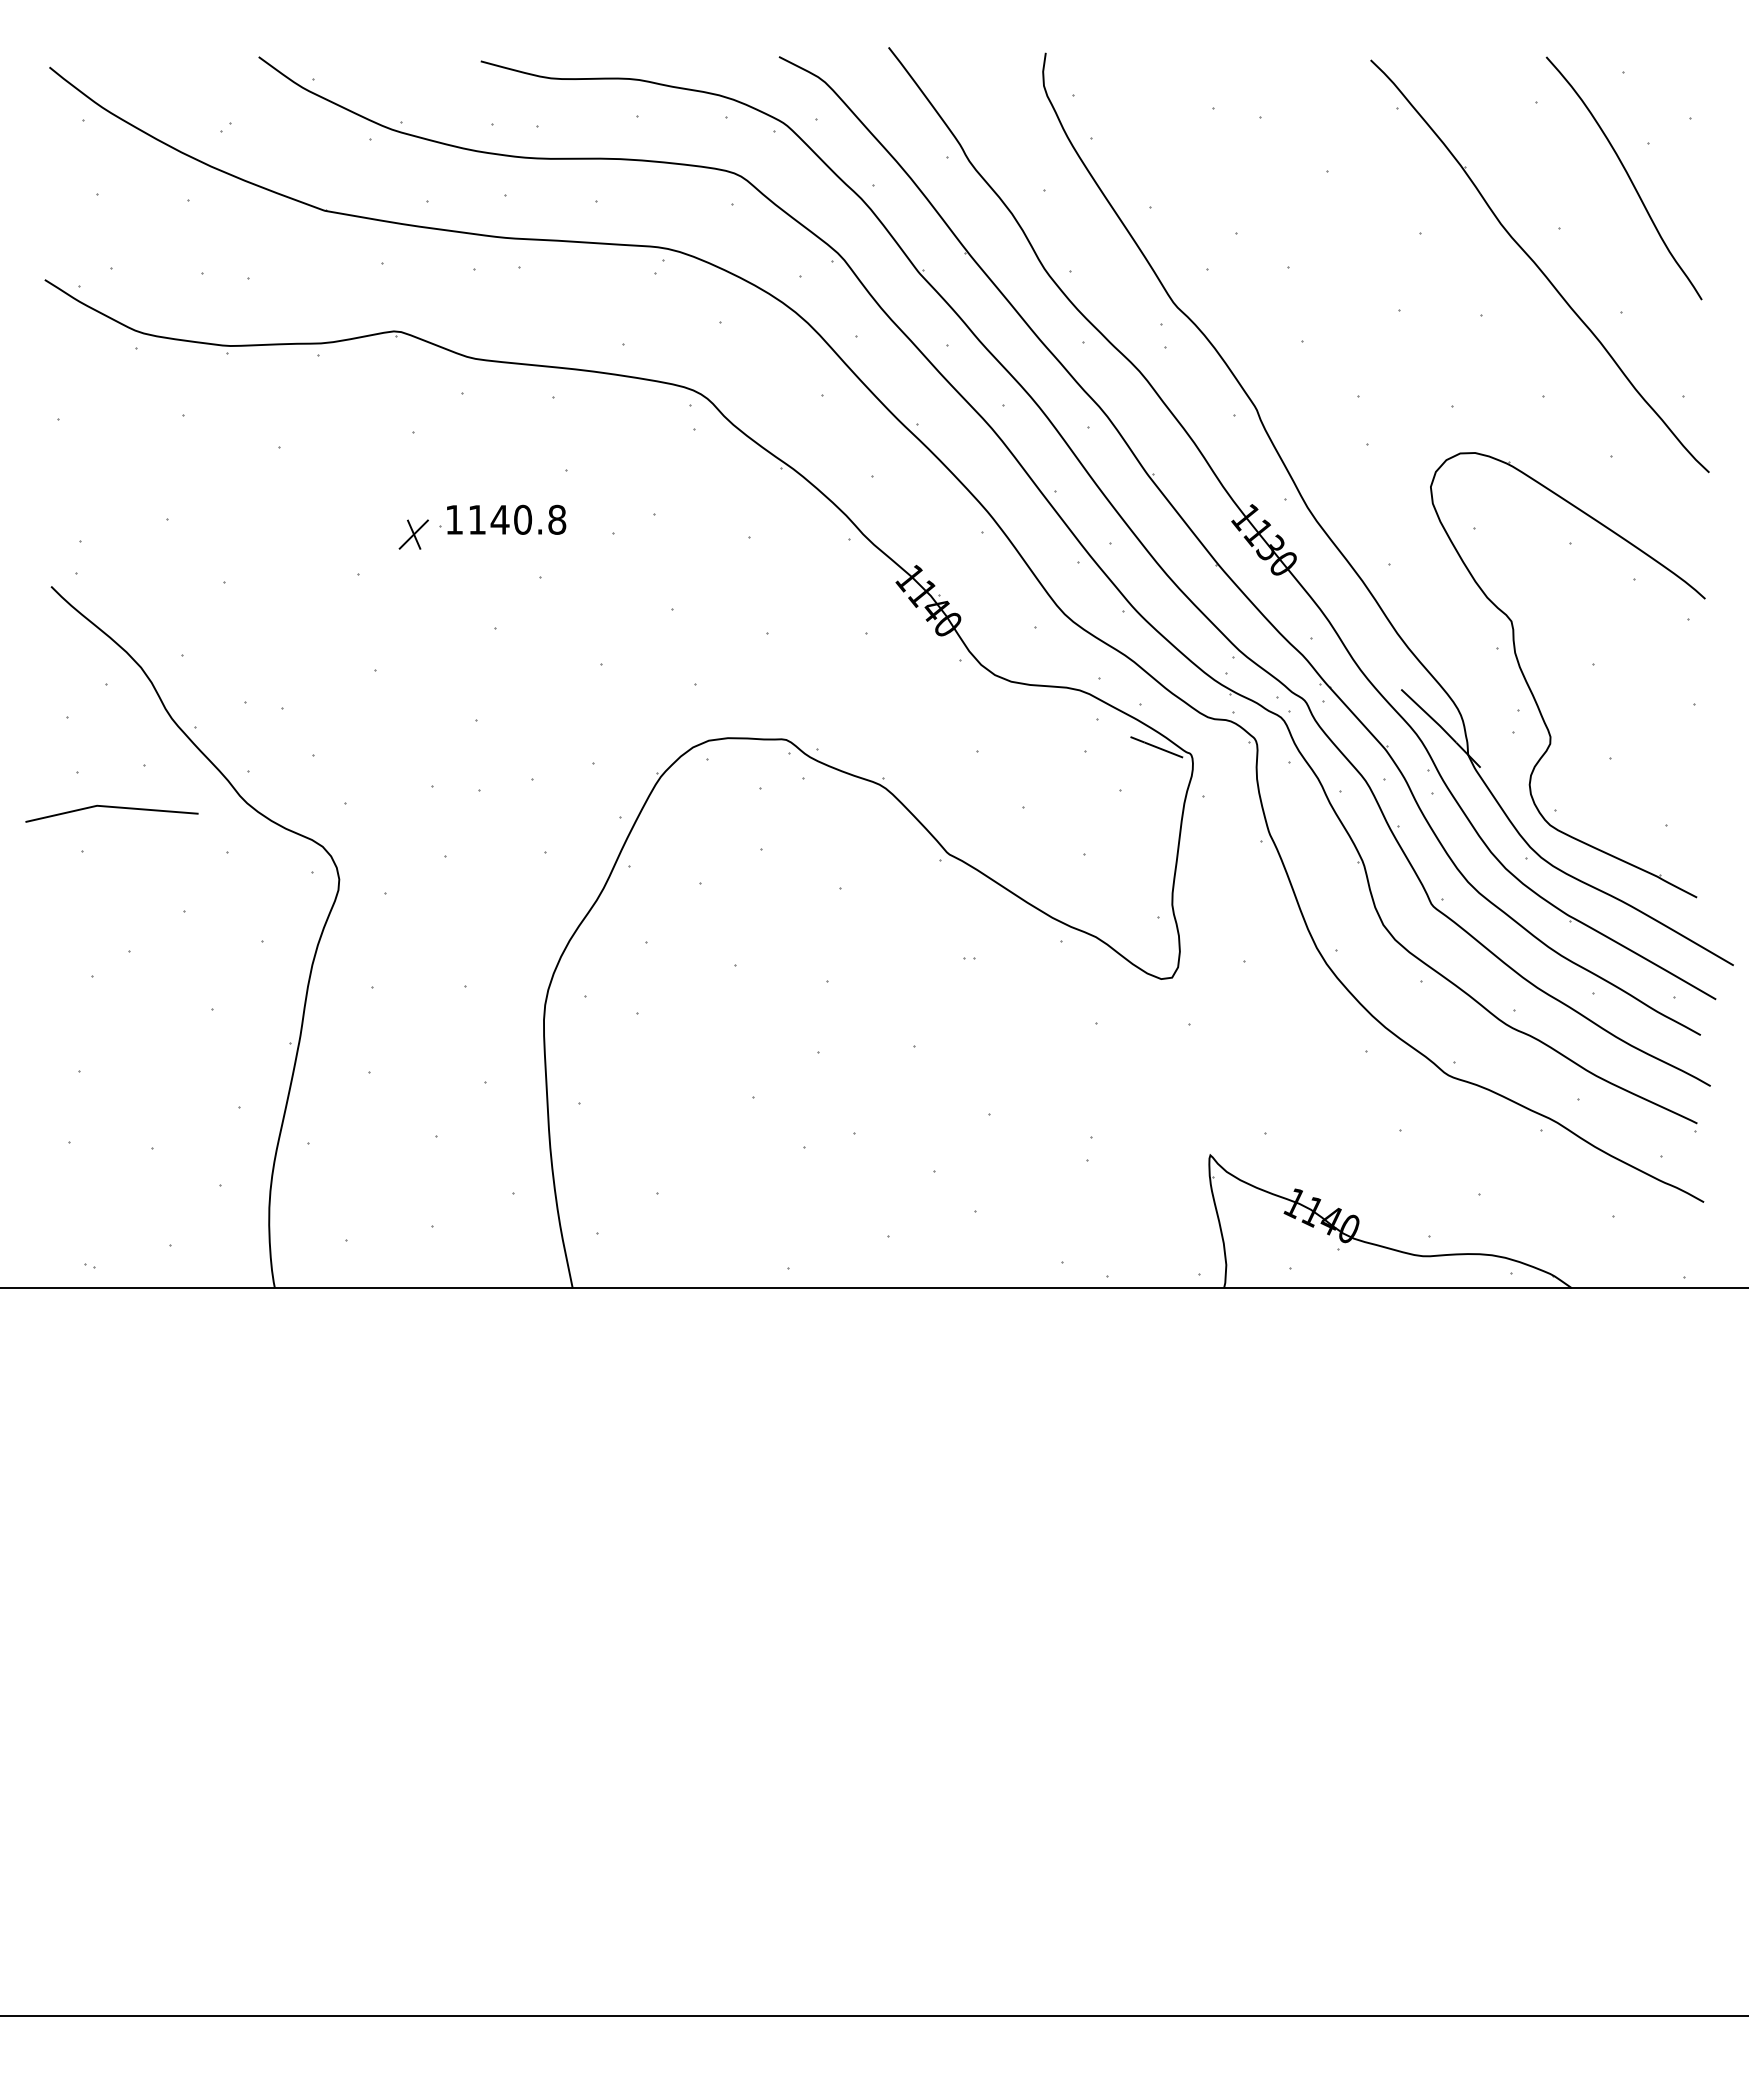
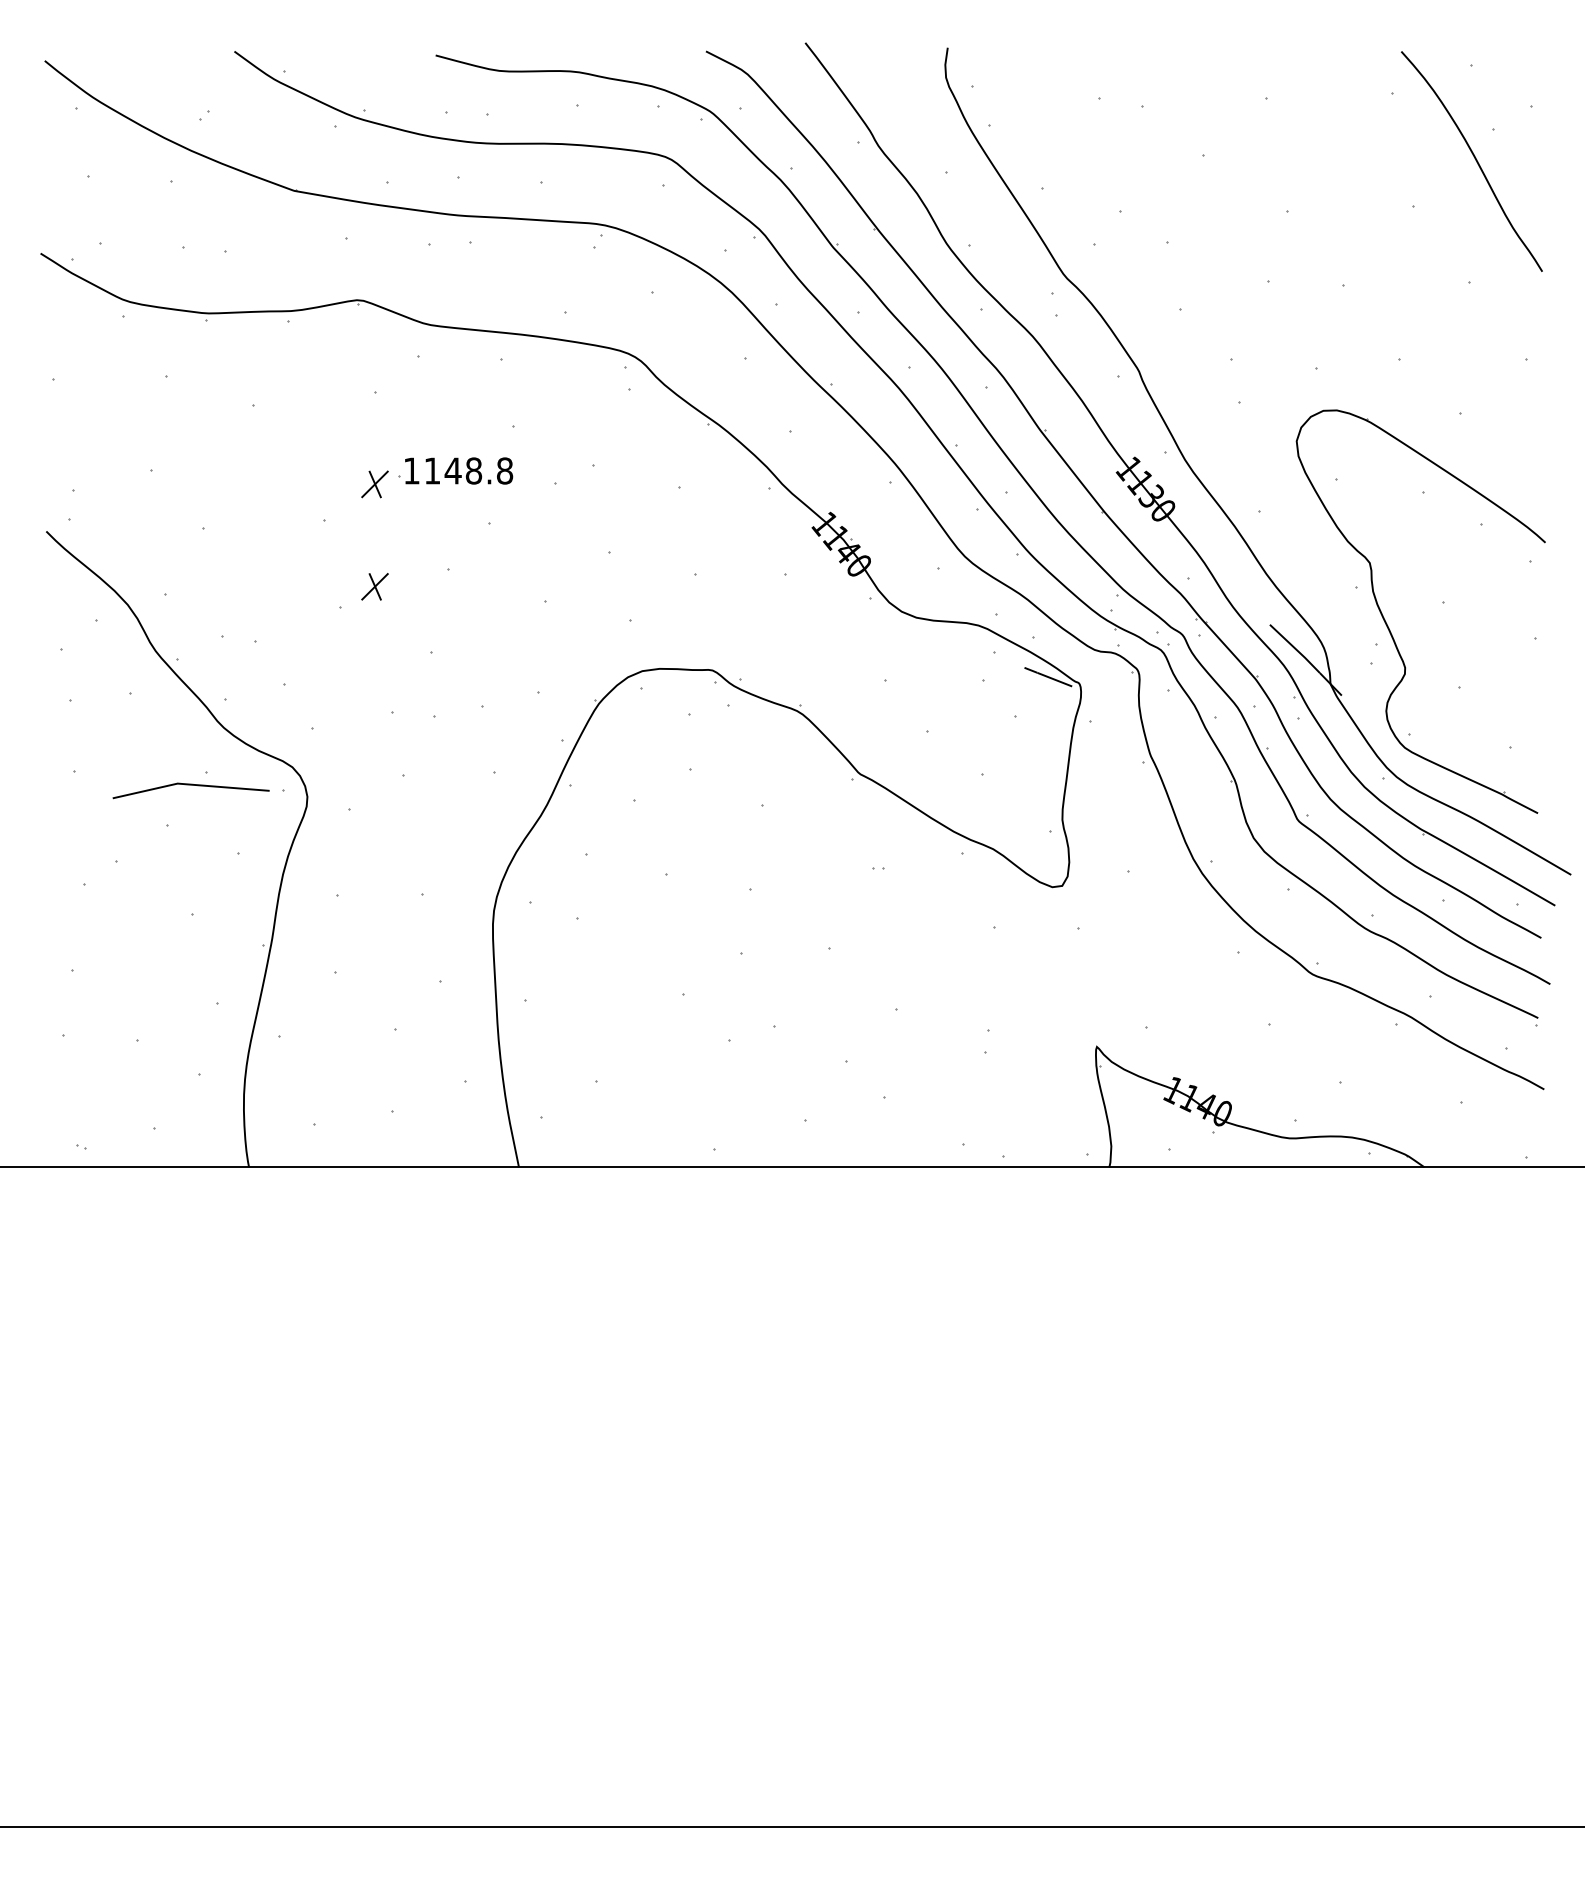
part: (1539, 266) -> (1395, 241), removed
text: (523, 519) -> (474, 470), 1140.8 -> 1148.8
part: (413, 647) -> (374, 586), added
line: (111, 807) -> (190, 785), moved

